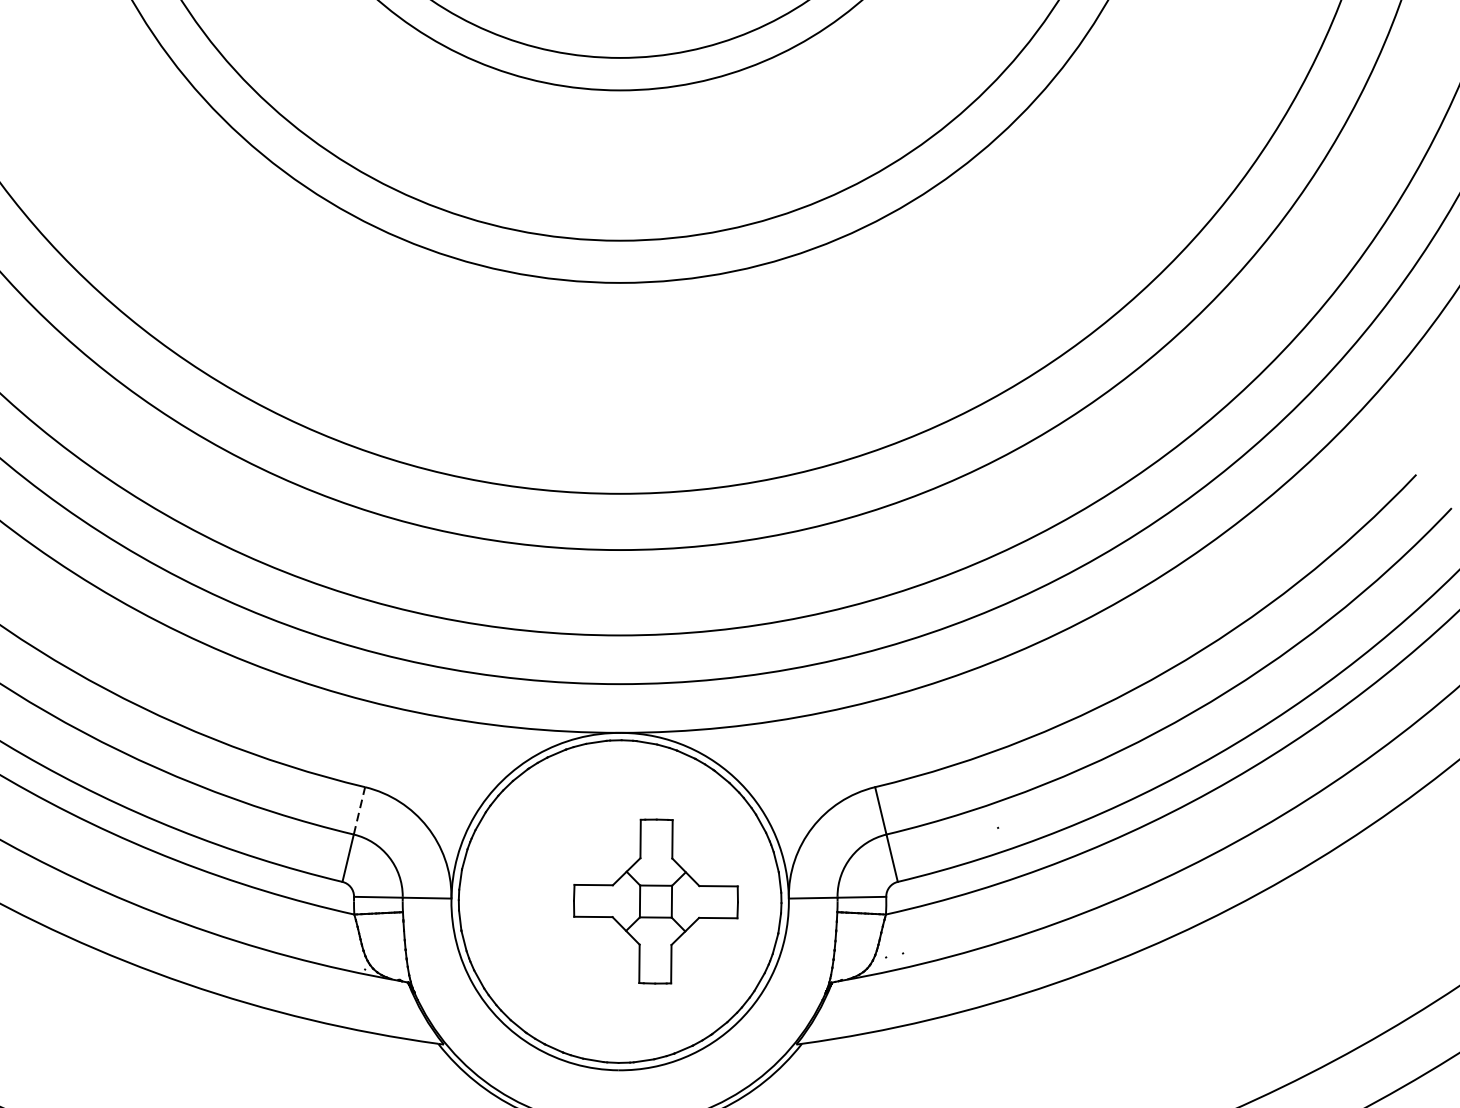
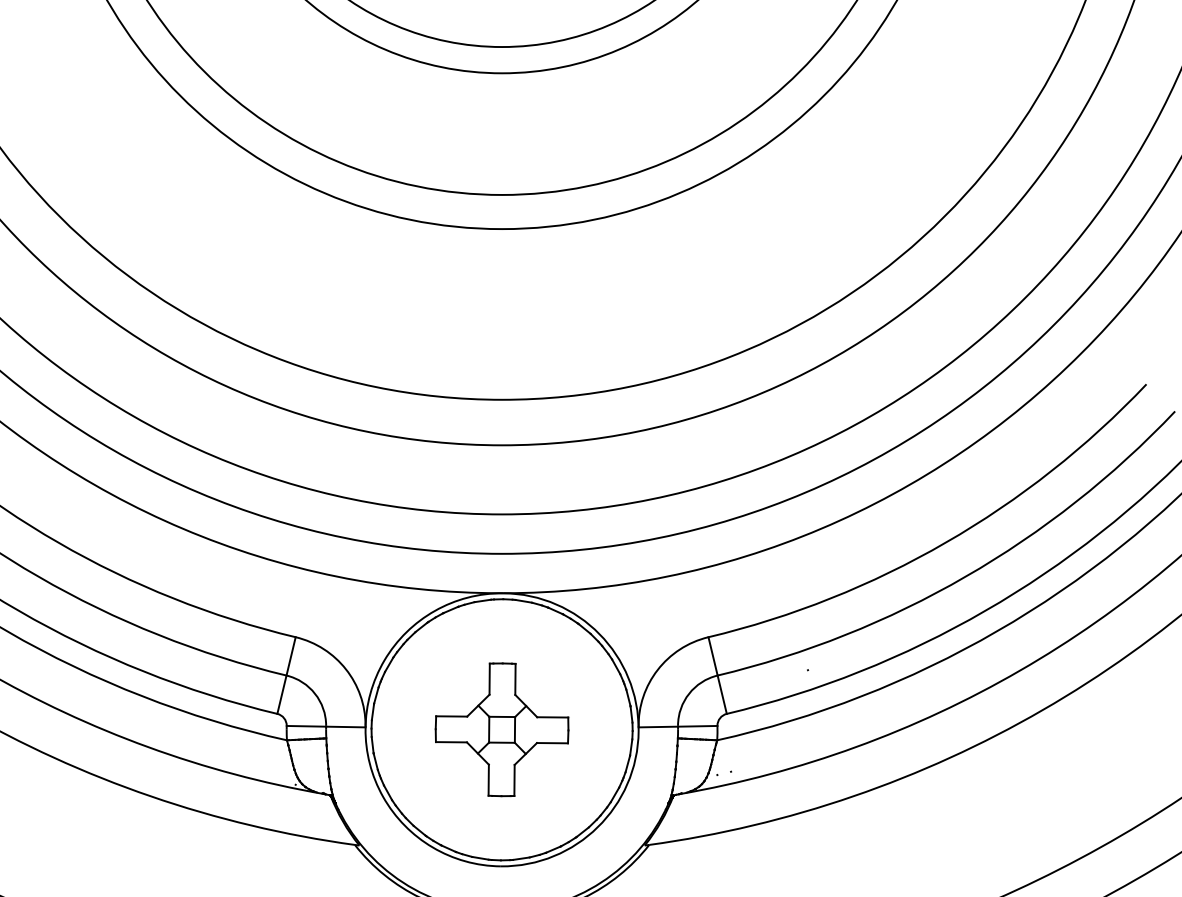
line: (359, 811) -> (291, 656), dashed -> solid
part: (655, 901) -> (501, 729), moved

